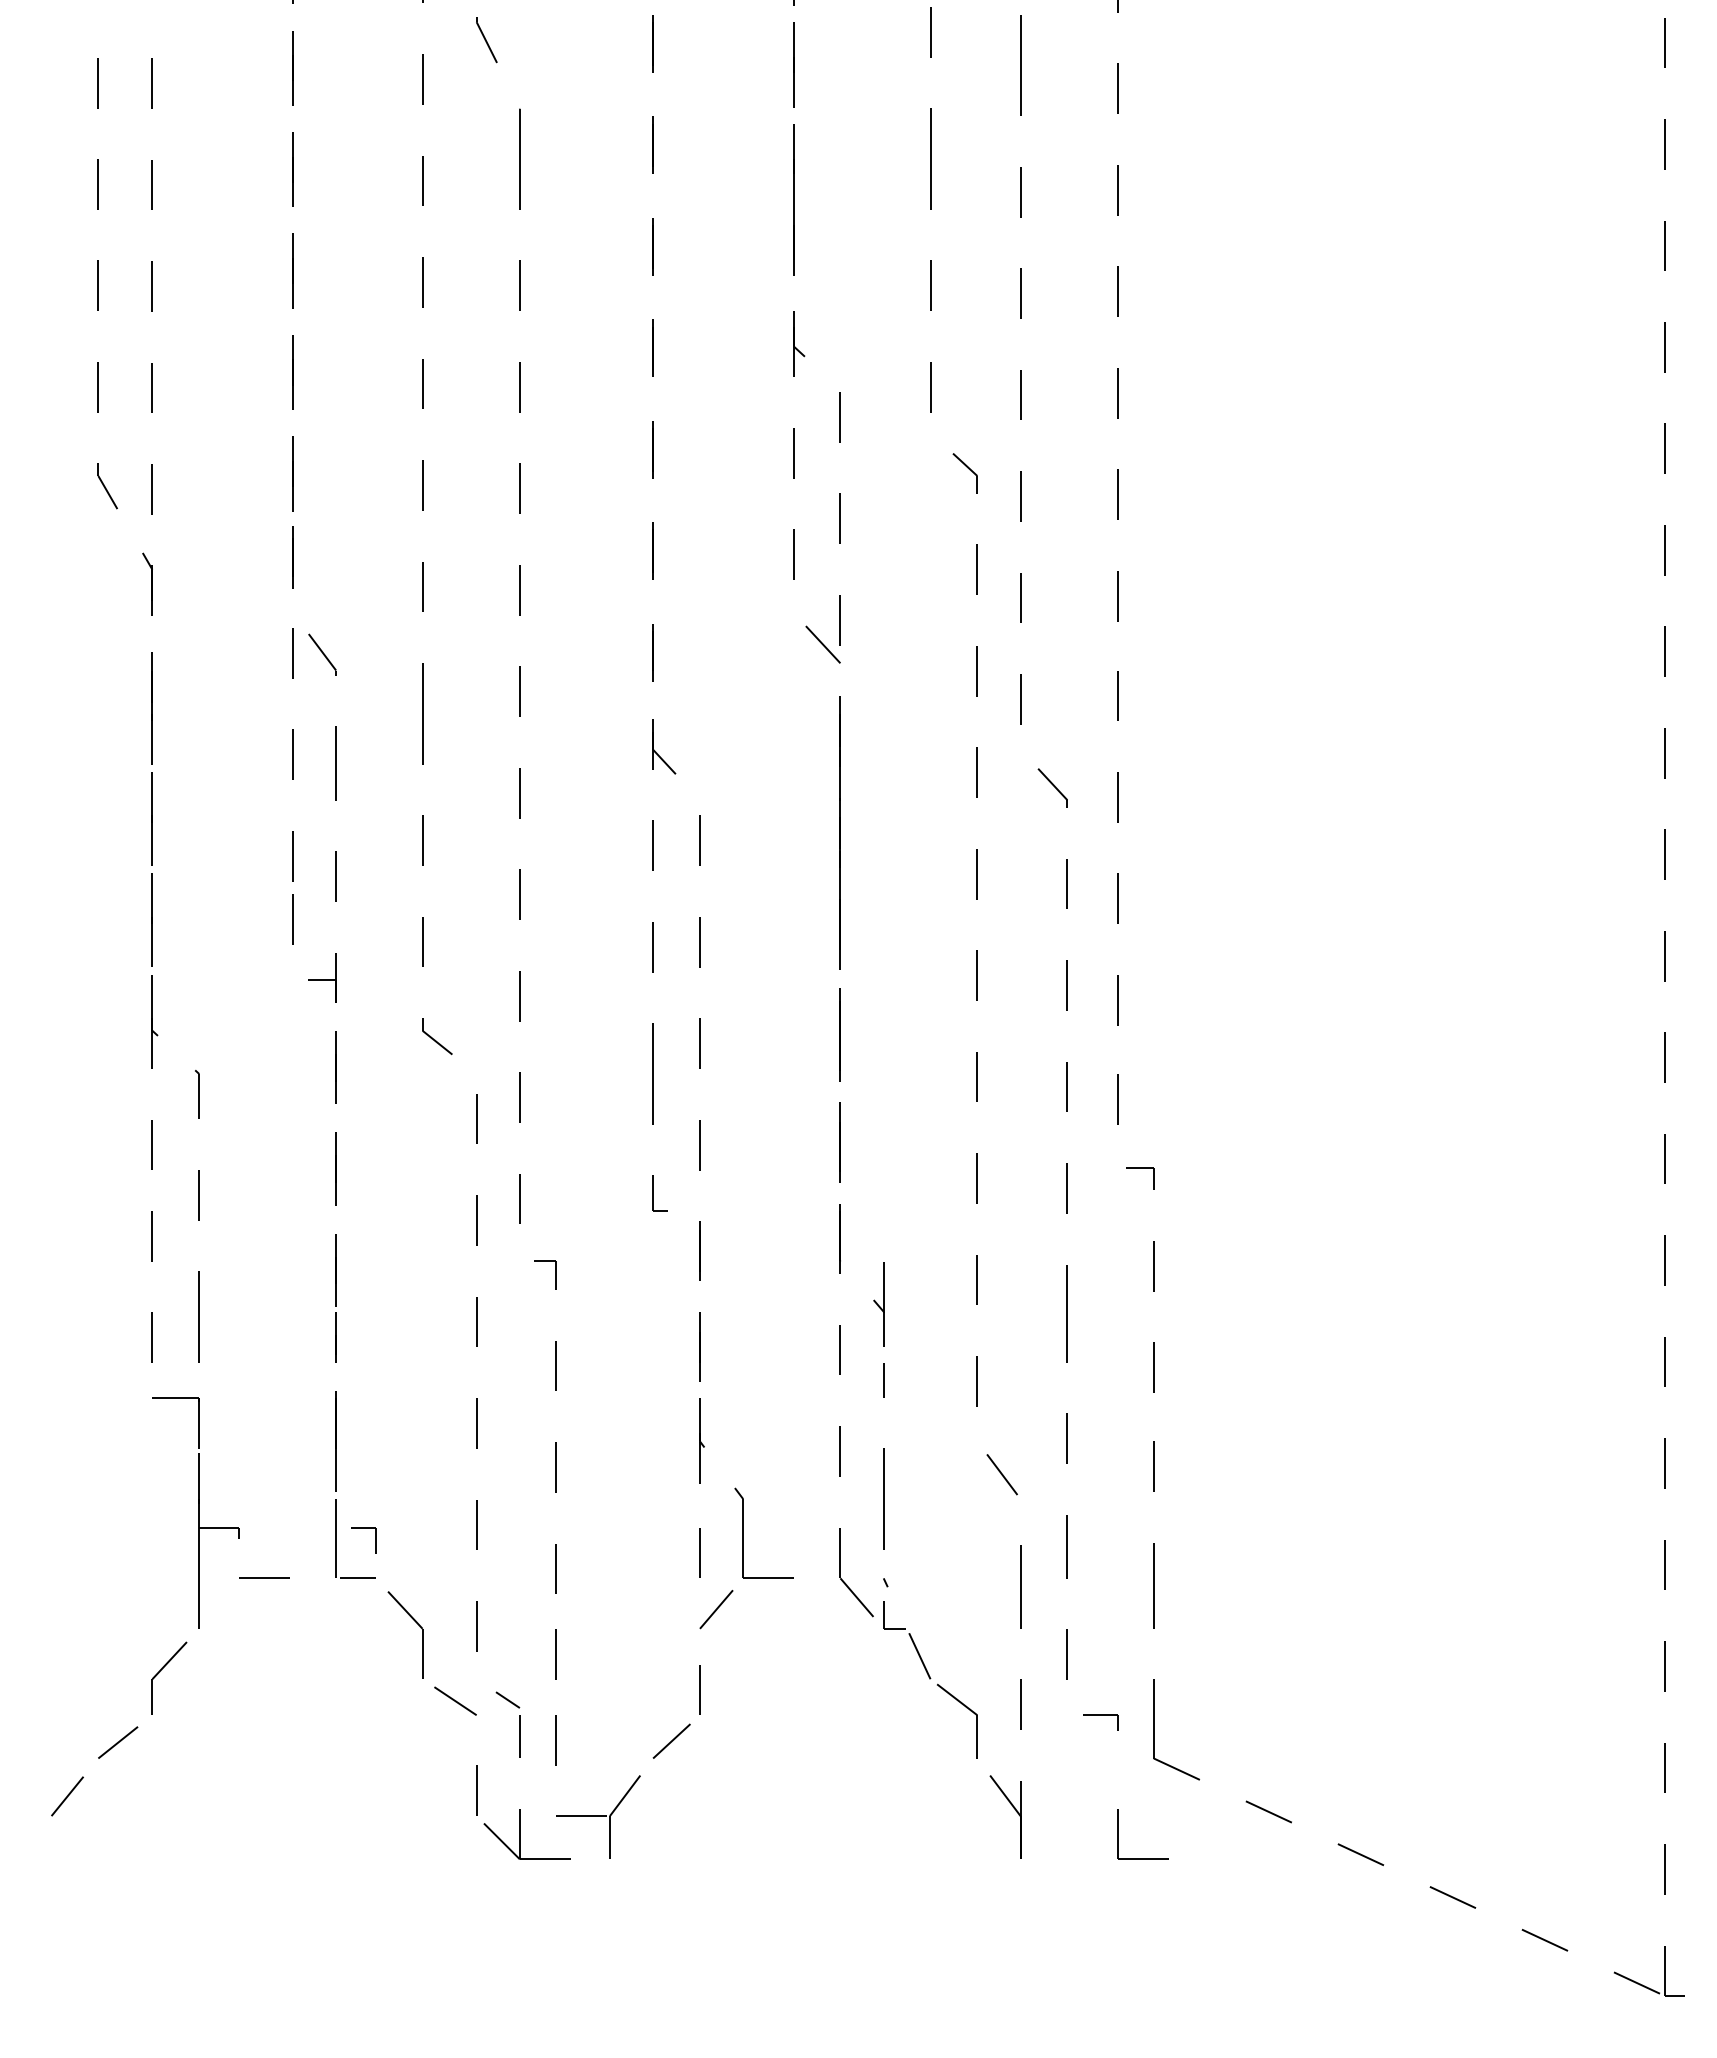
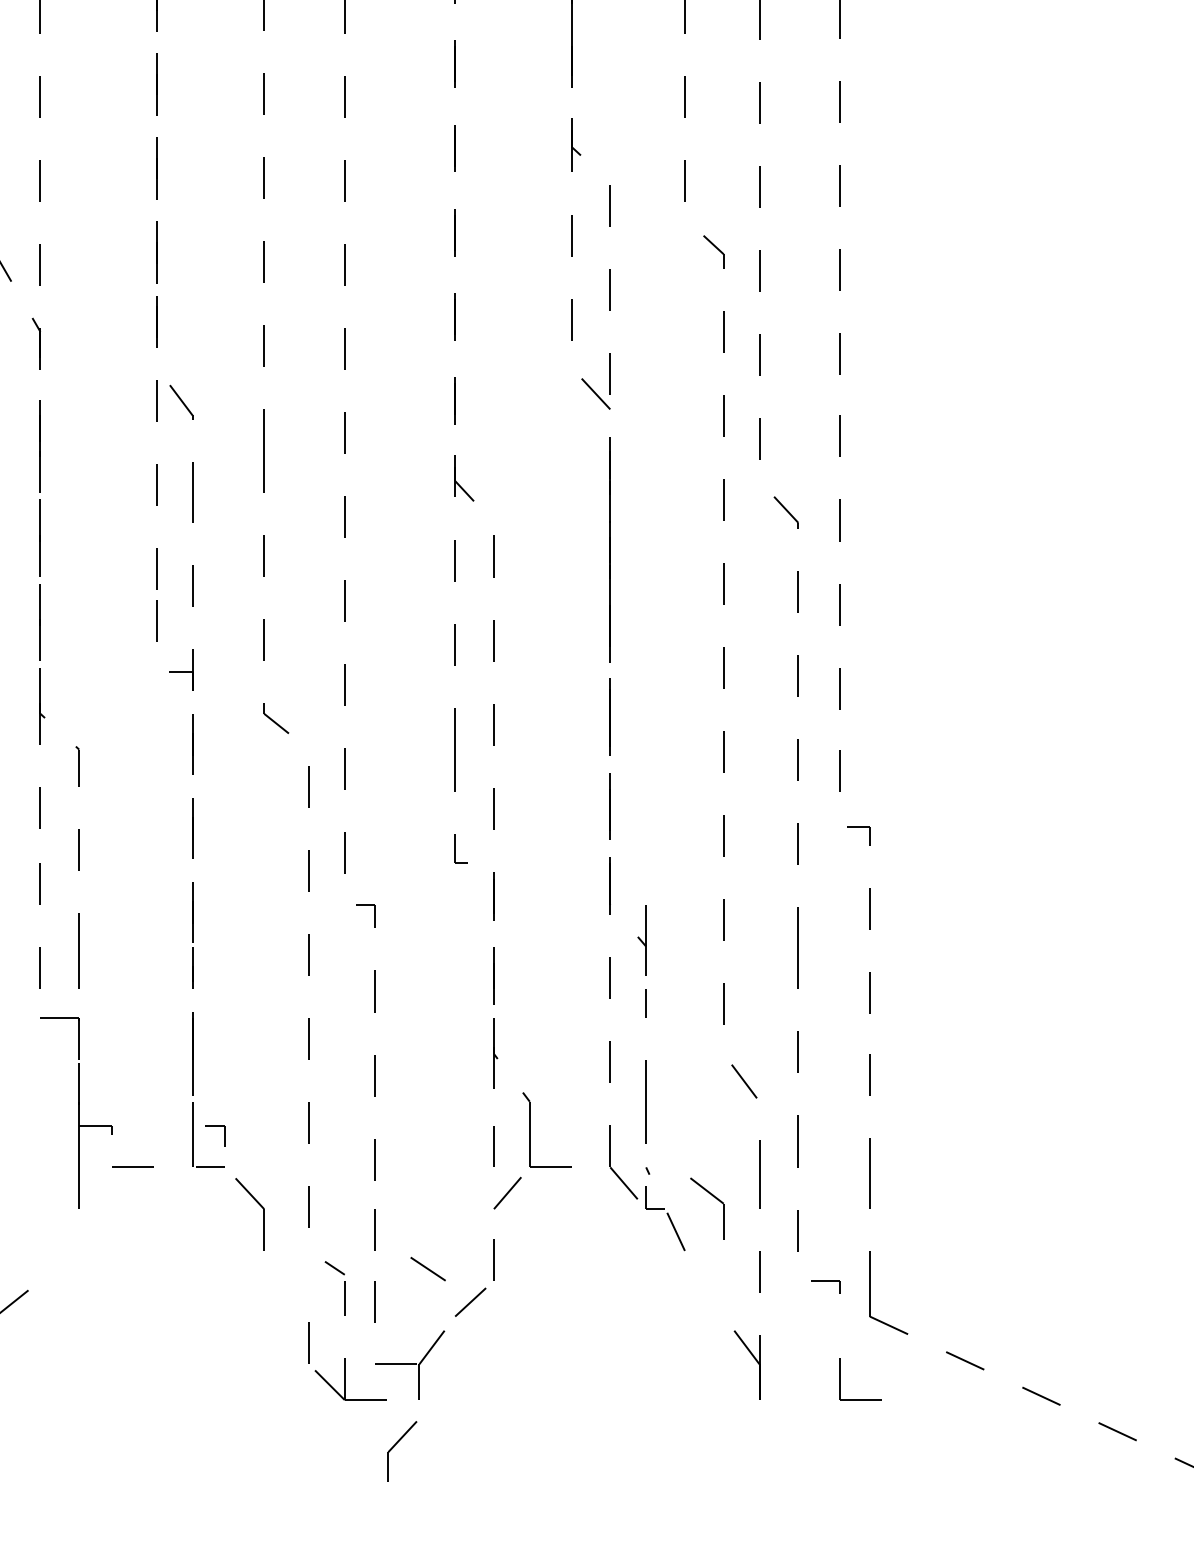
part: (162, 1669) -> (396, 1444), moved
line: (455, 1700) -> (428, 1268), moved
part: (966, 1708) -> (714, 1198), moved

